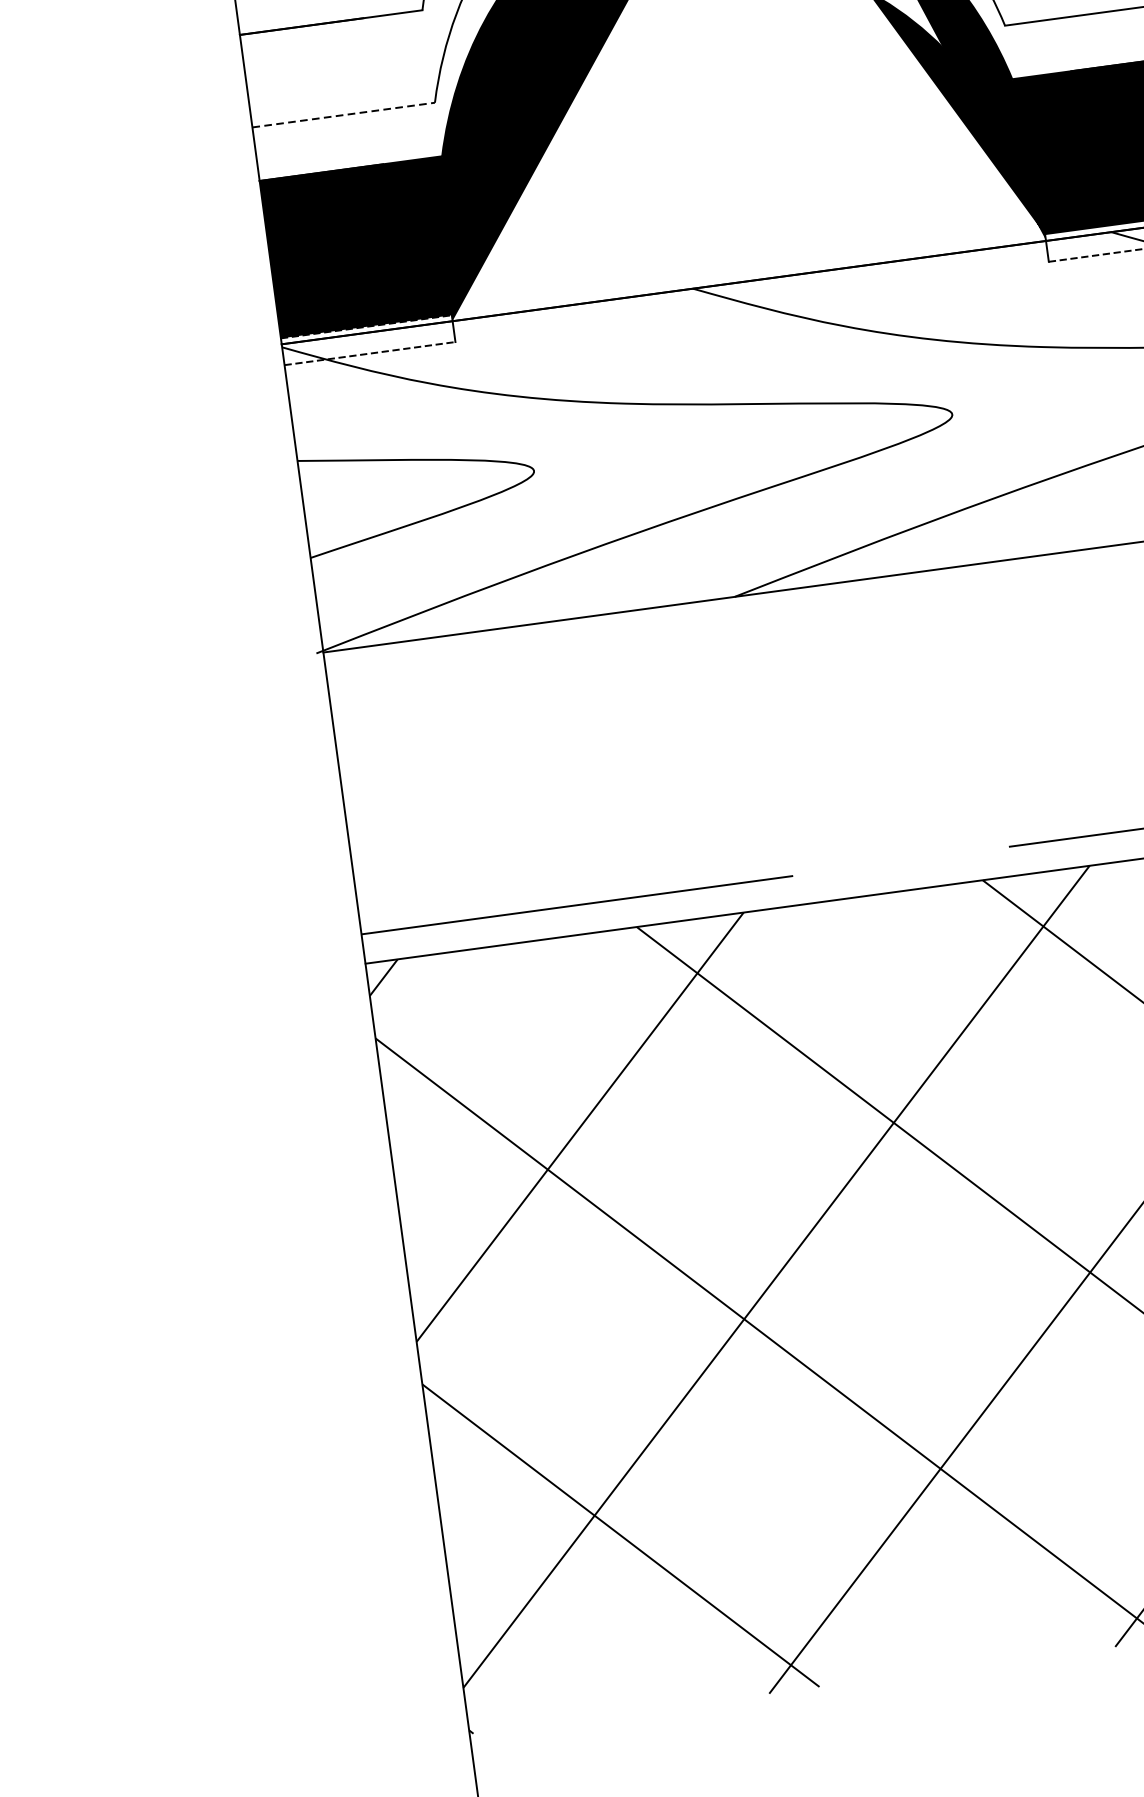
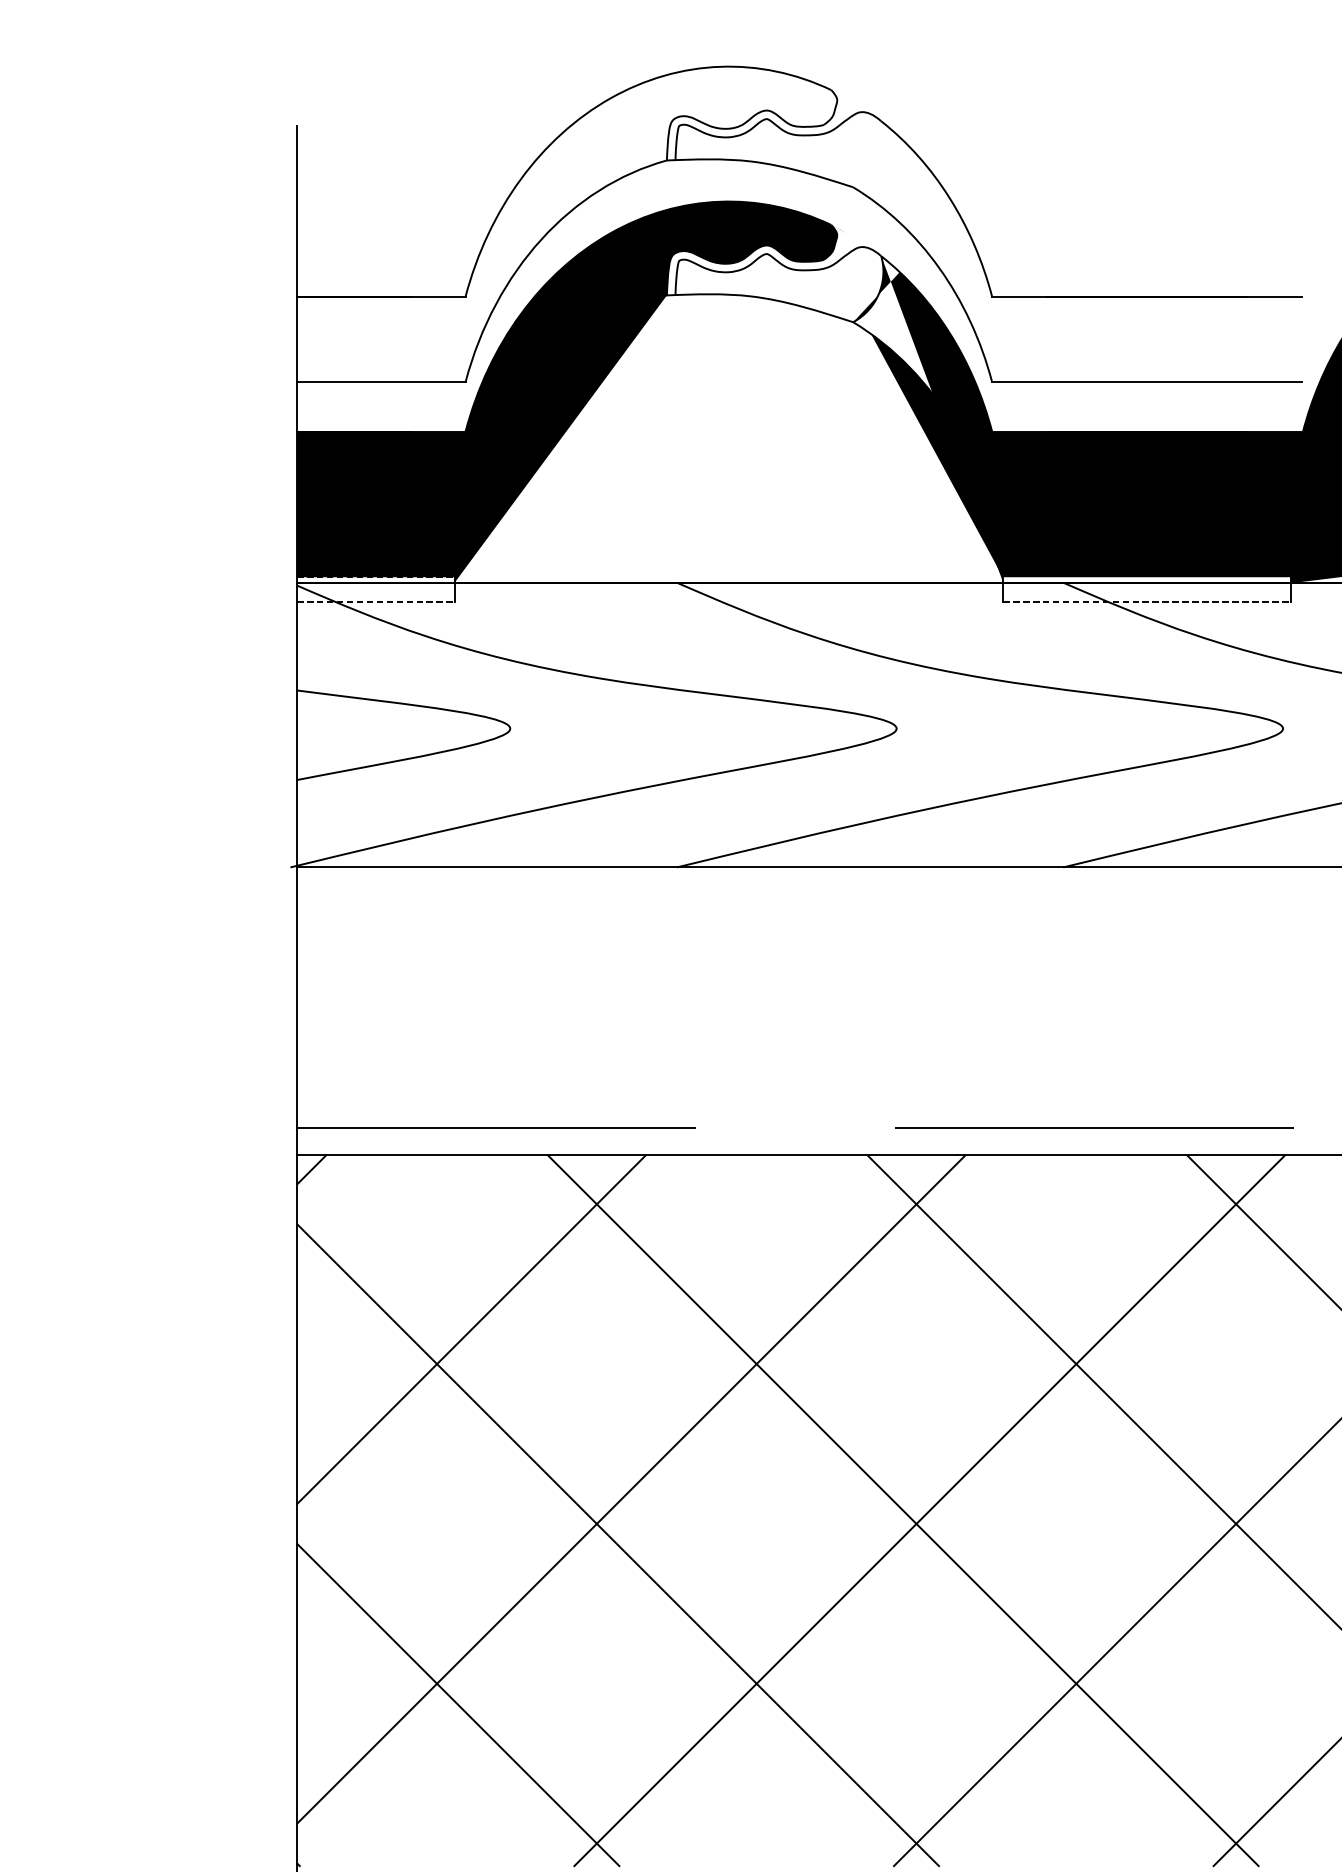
line: (344, 115) -> (381, 382), dashed -> solid

